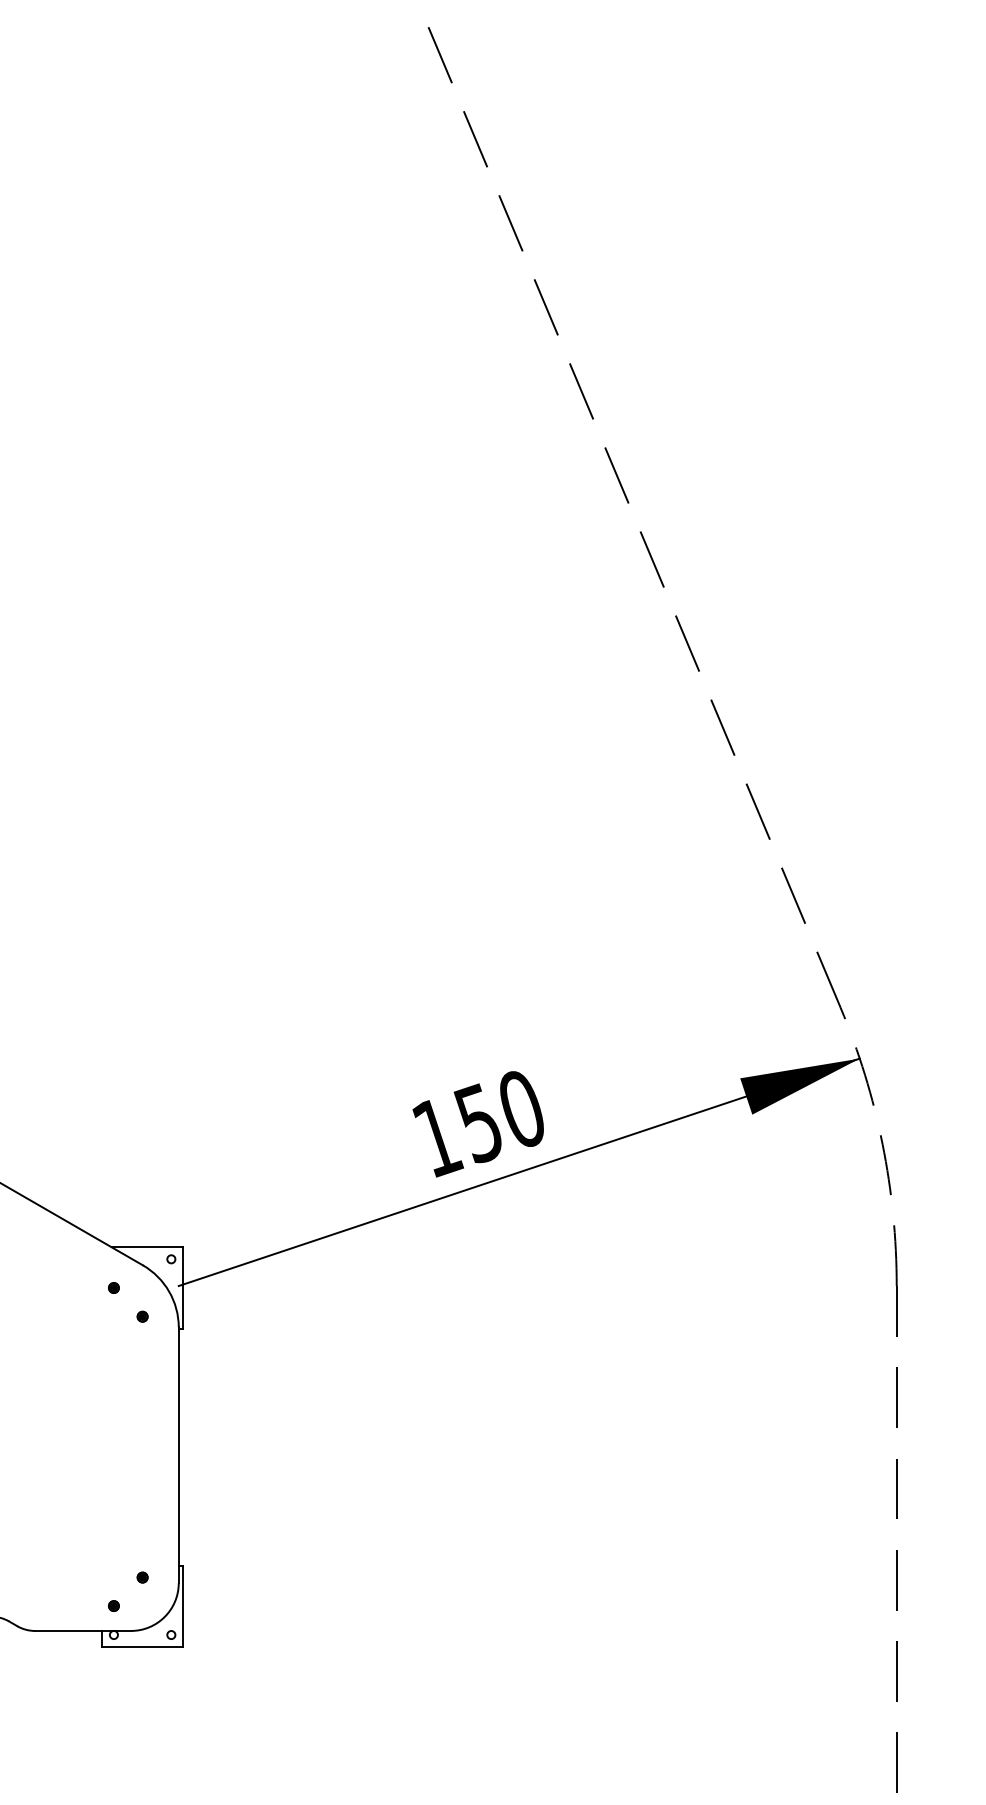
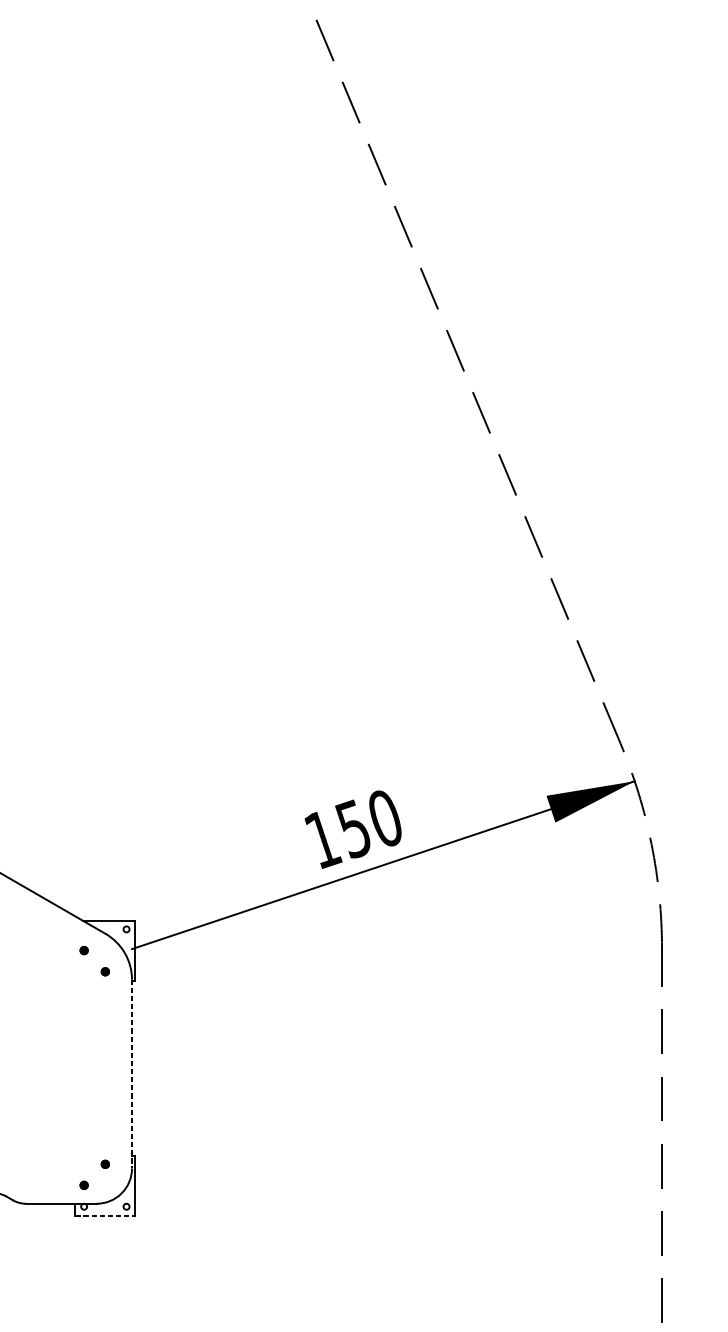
line: (178, 1455) -> (131, 1074), solid -> dashed
line: (142, 1647) -> (105, 1215), solid -> dashed

